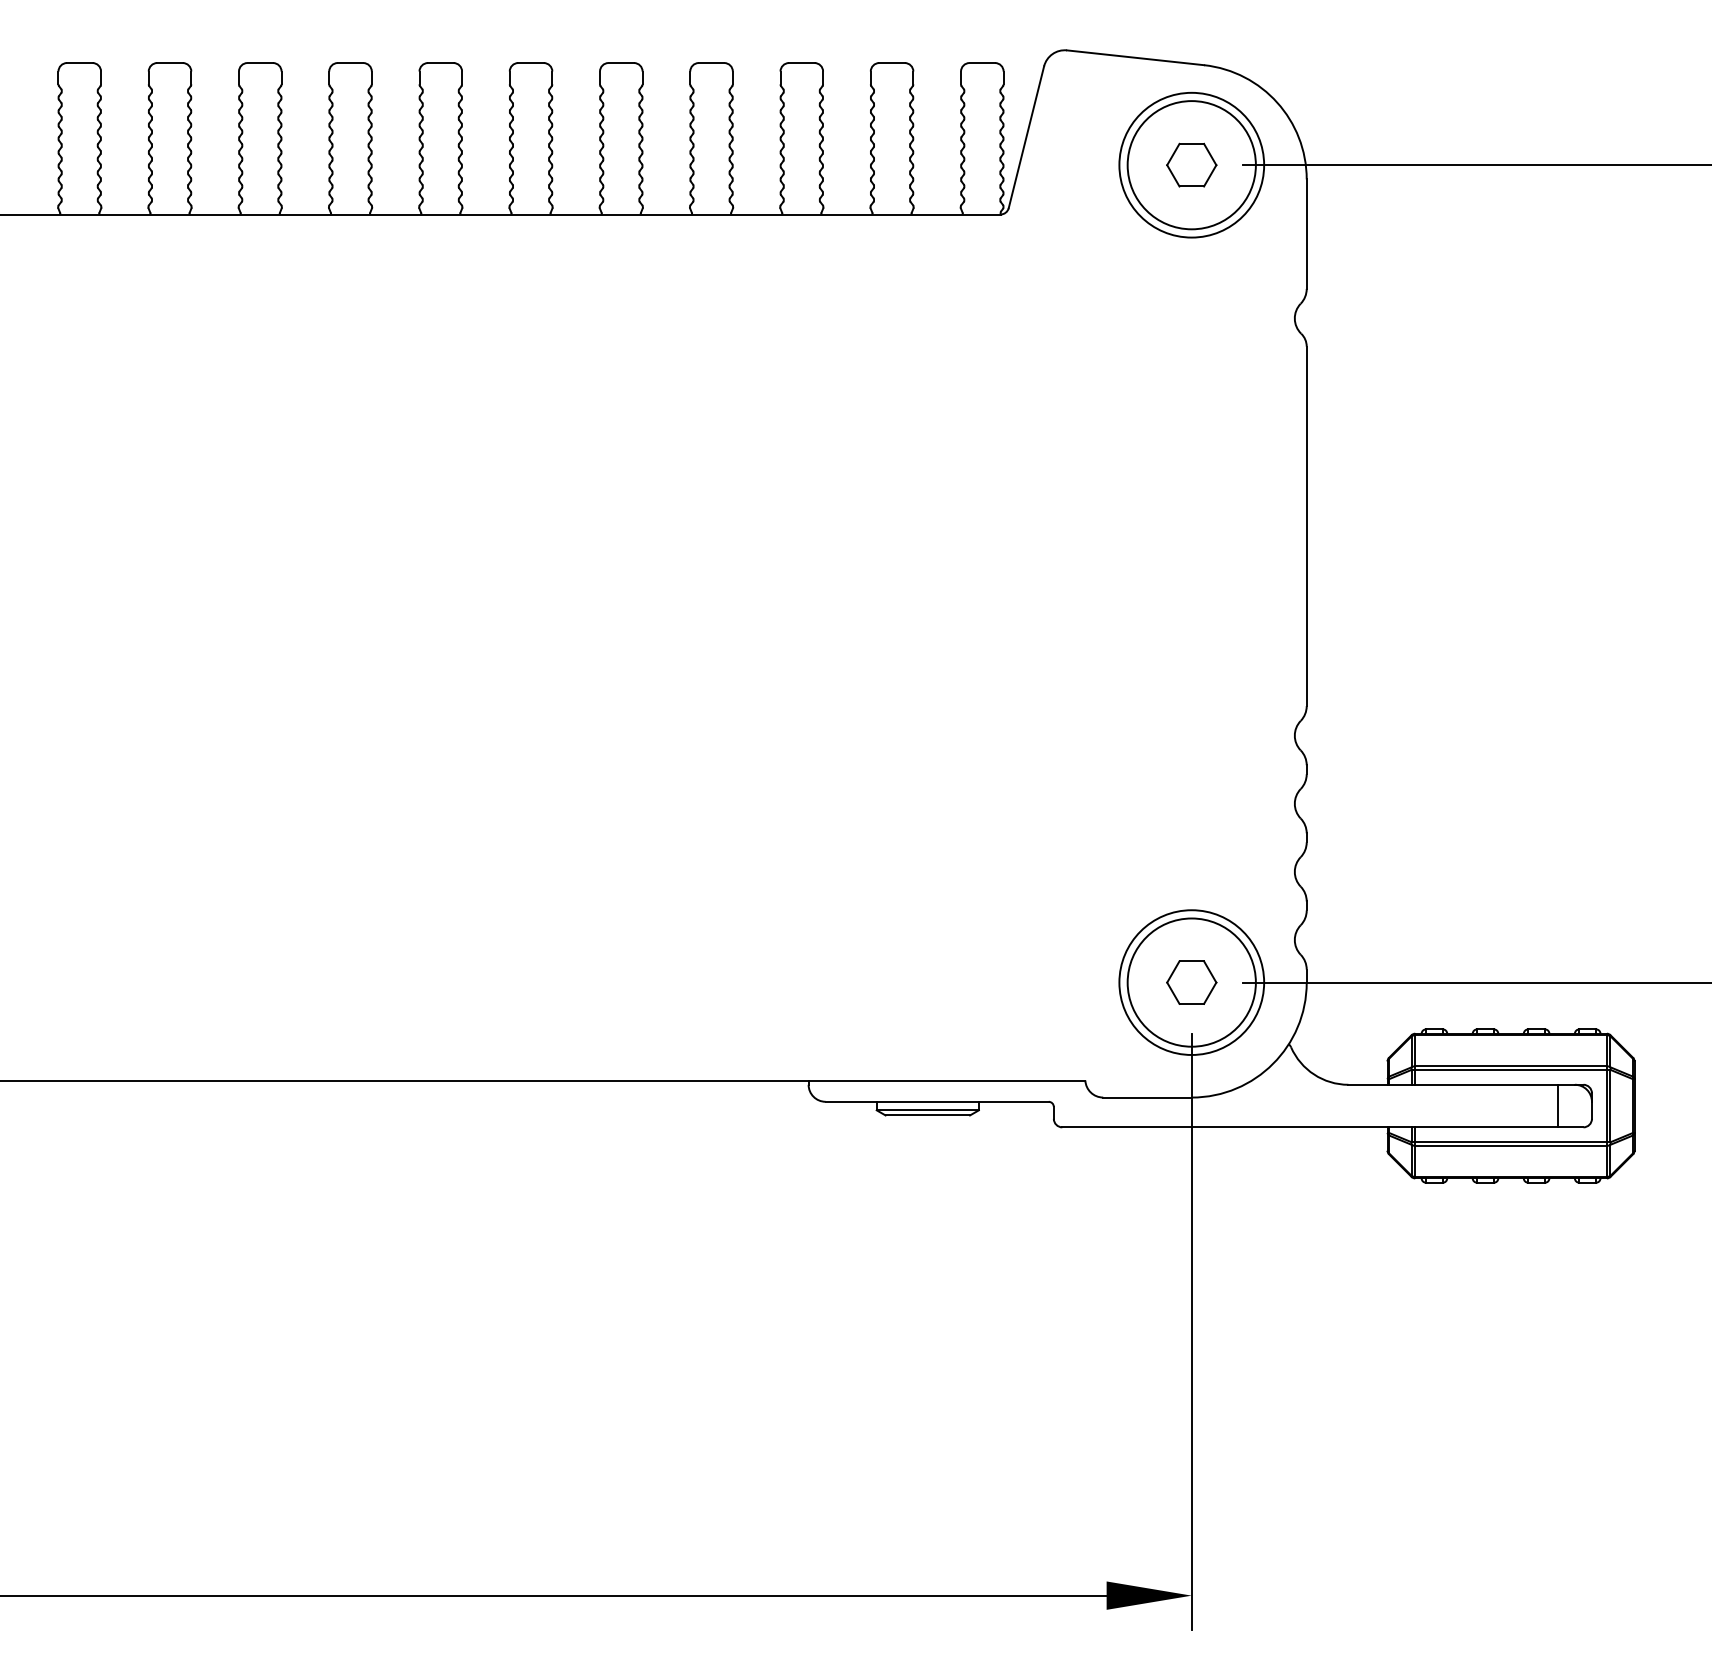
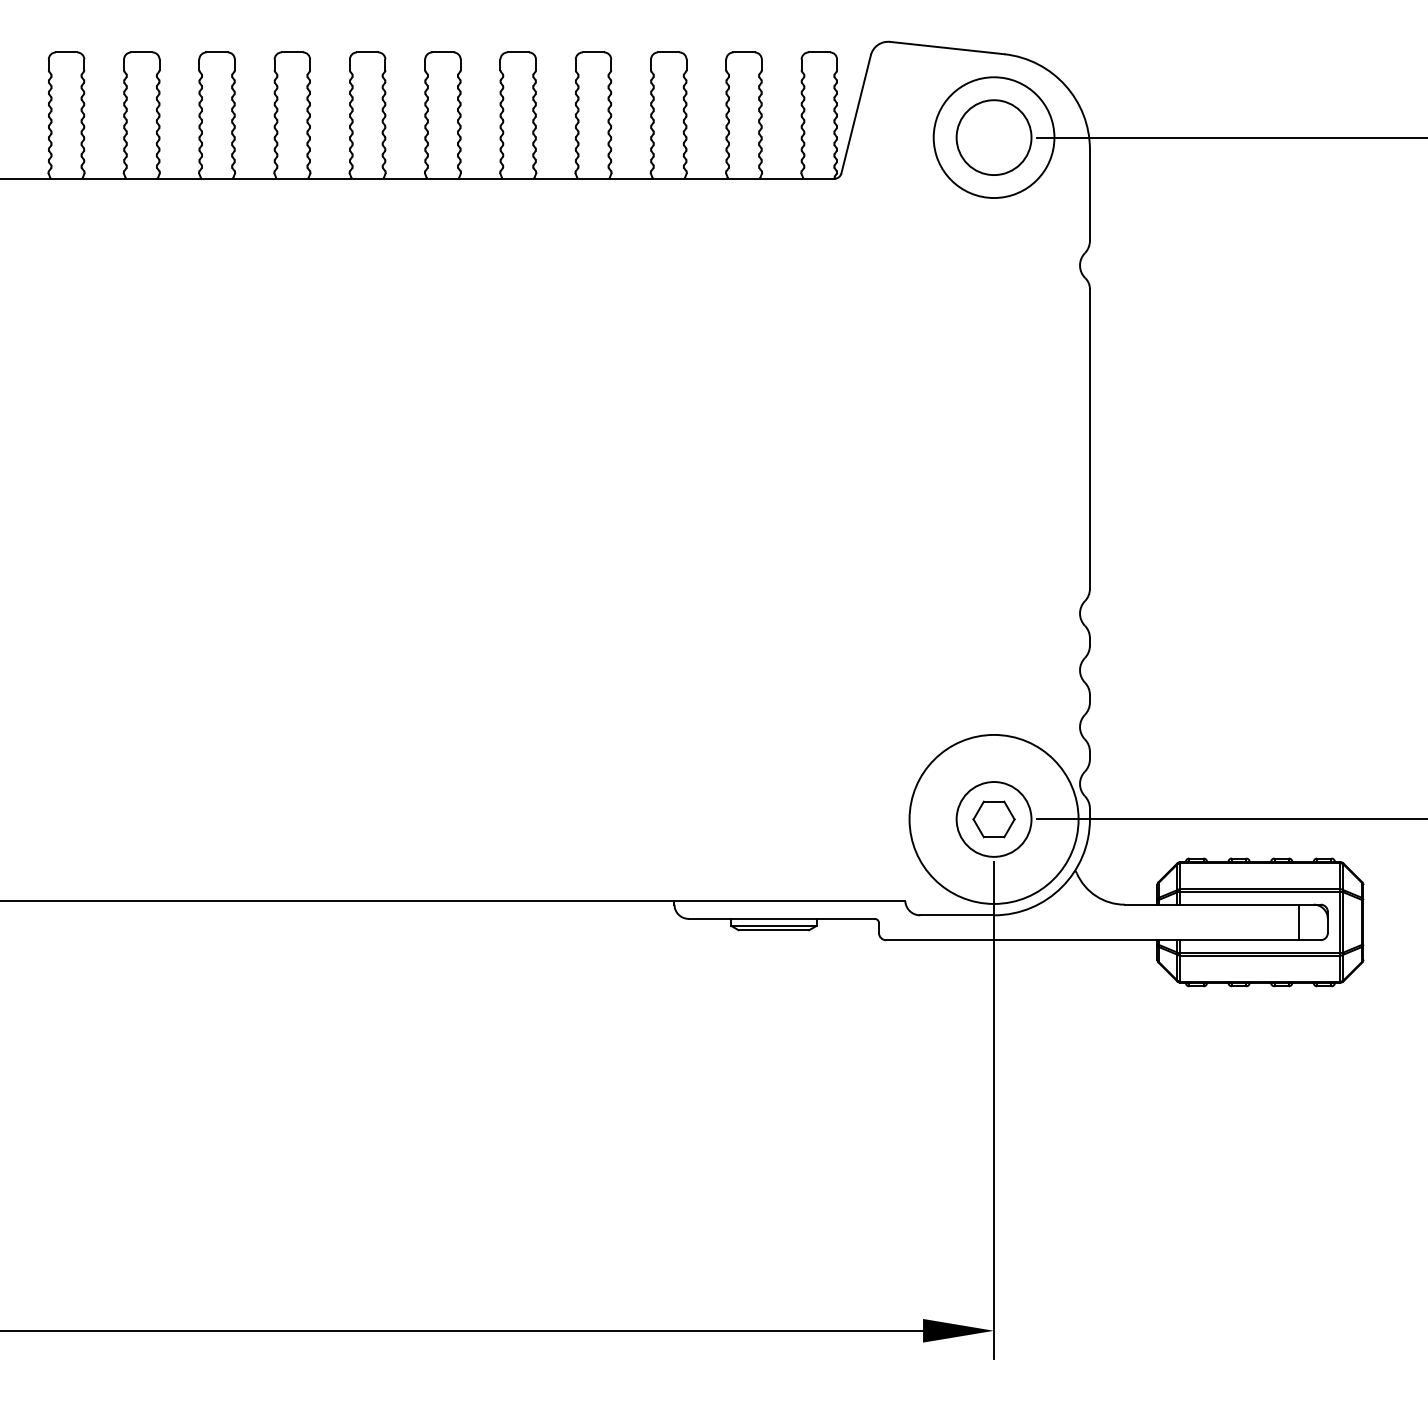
part: (1191, 164) -> (993, 137), removed
circle: (1191, 165) -> (993, 137), size x0.7
circle: (1191, 982) -> (993, 819), size x0.7
circle: (1191, 982) -> (993, 819), size x1.4

